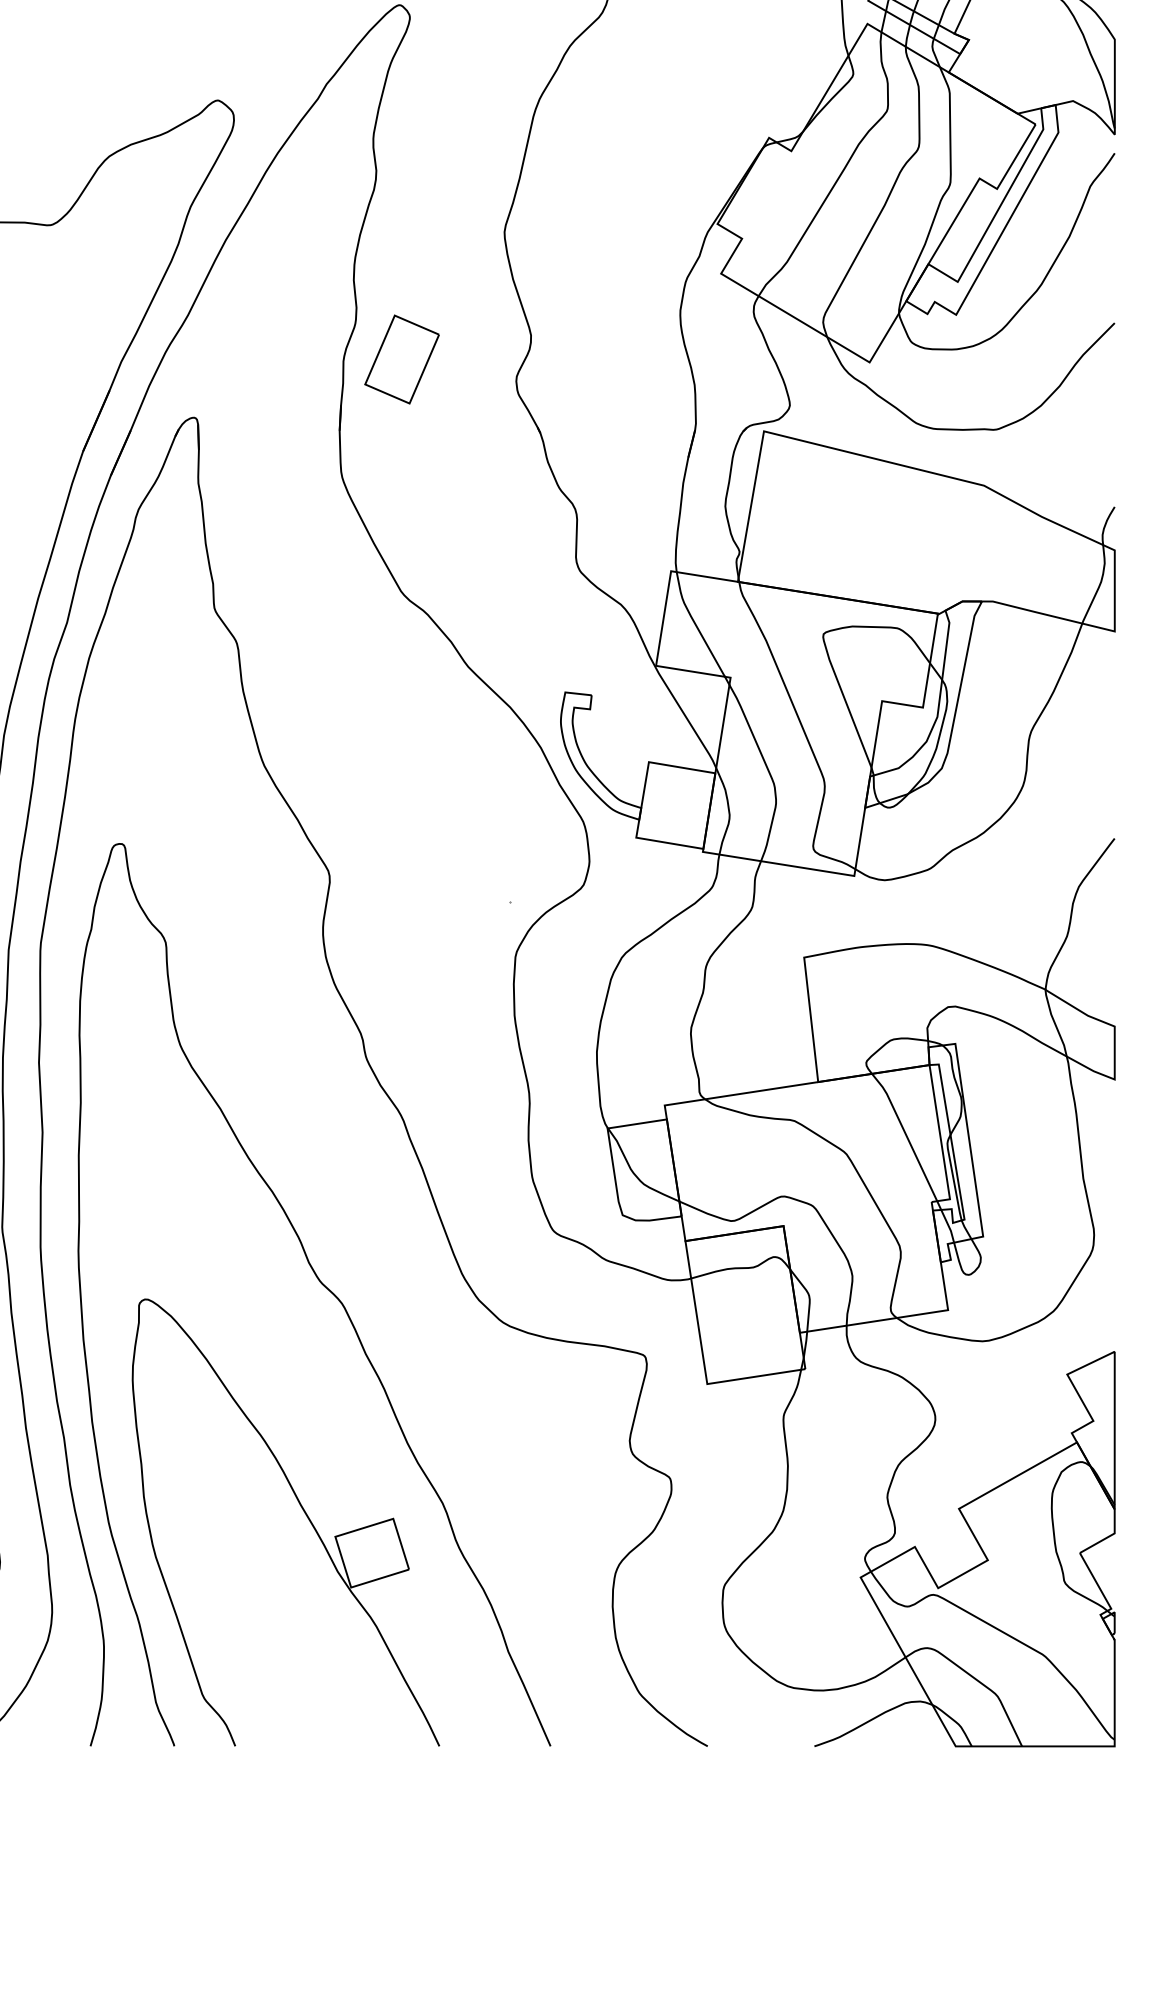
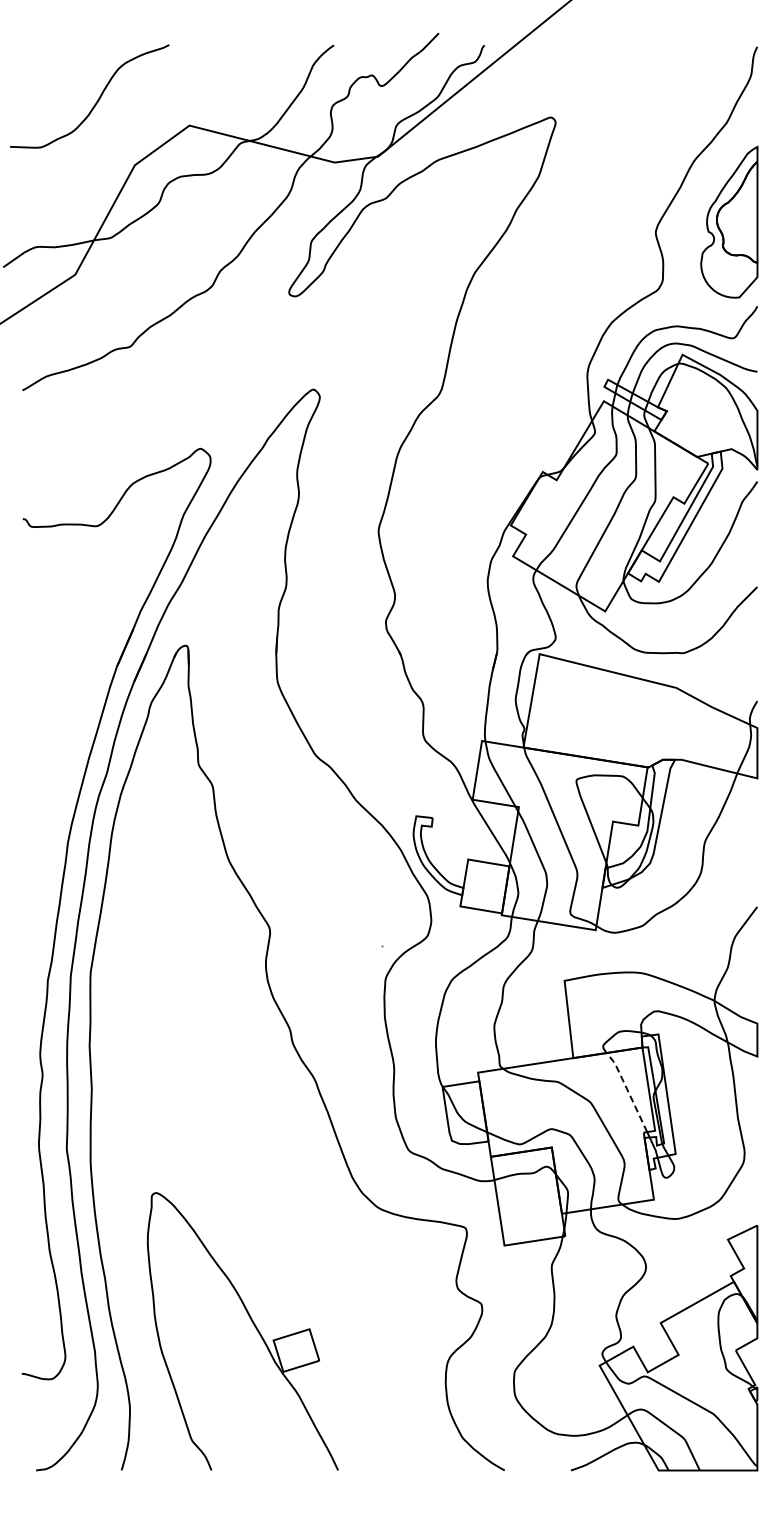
part: (401, 359) -> (314, 609), removed
line: (905, 1134) -> (627, 1090), solid -> dashed
curve: (322, 1285) -> (265, 1184), removed

